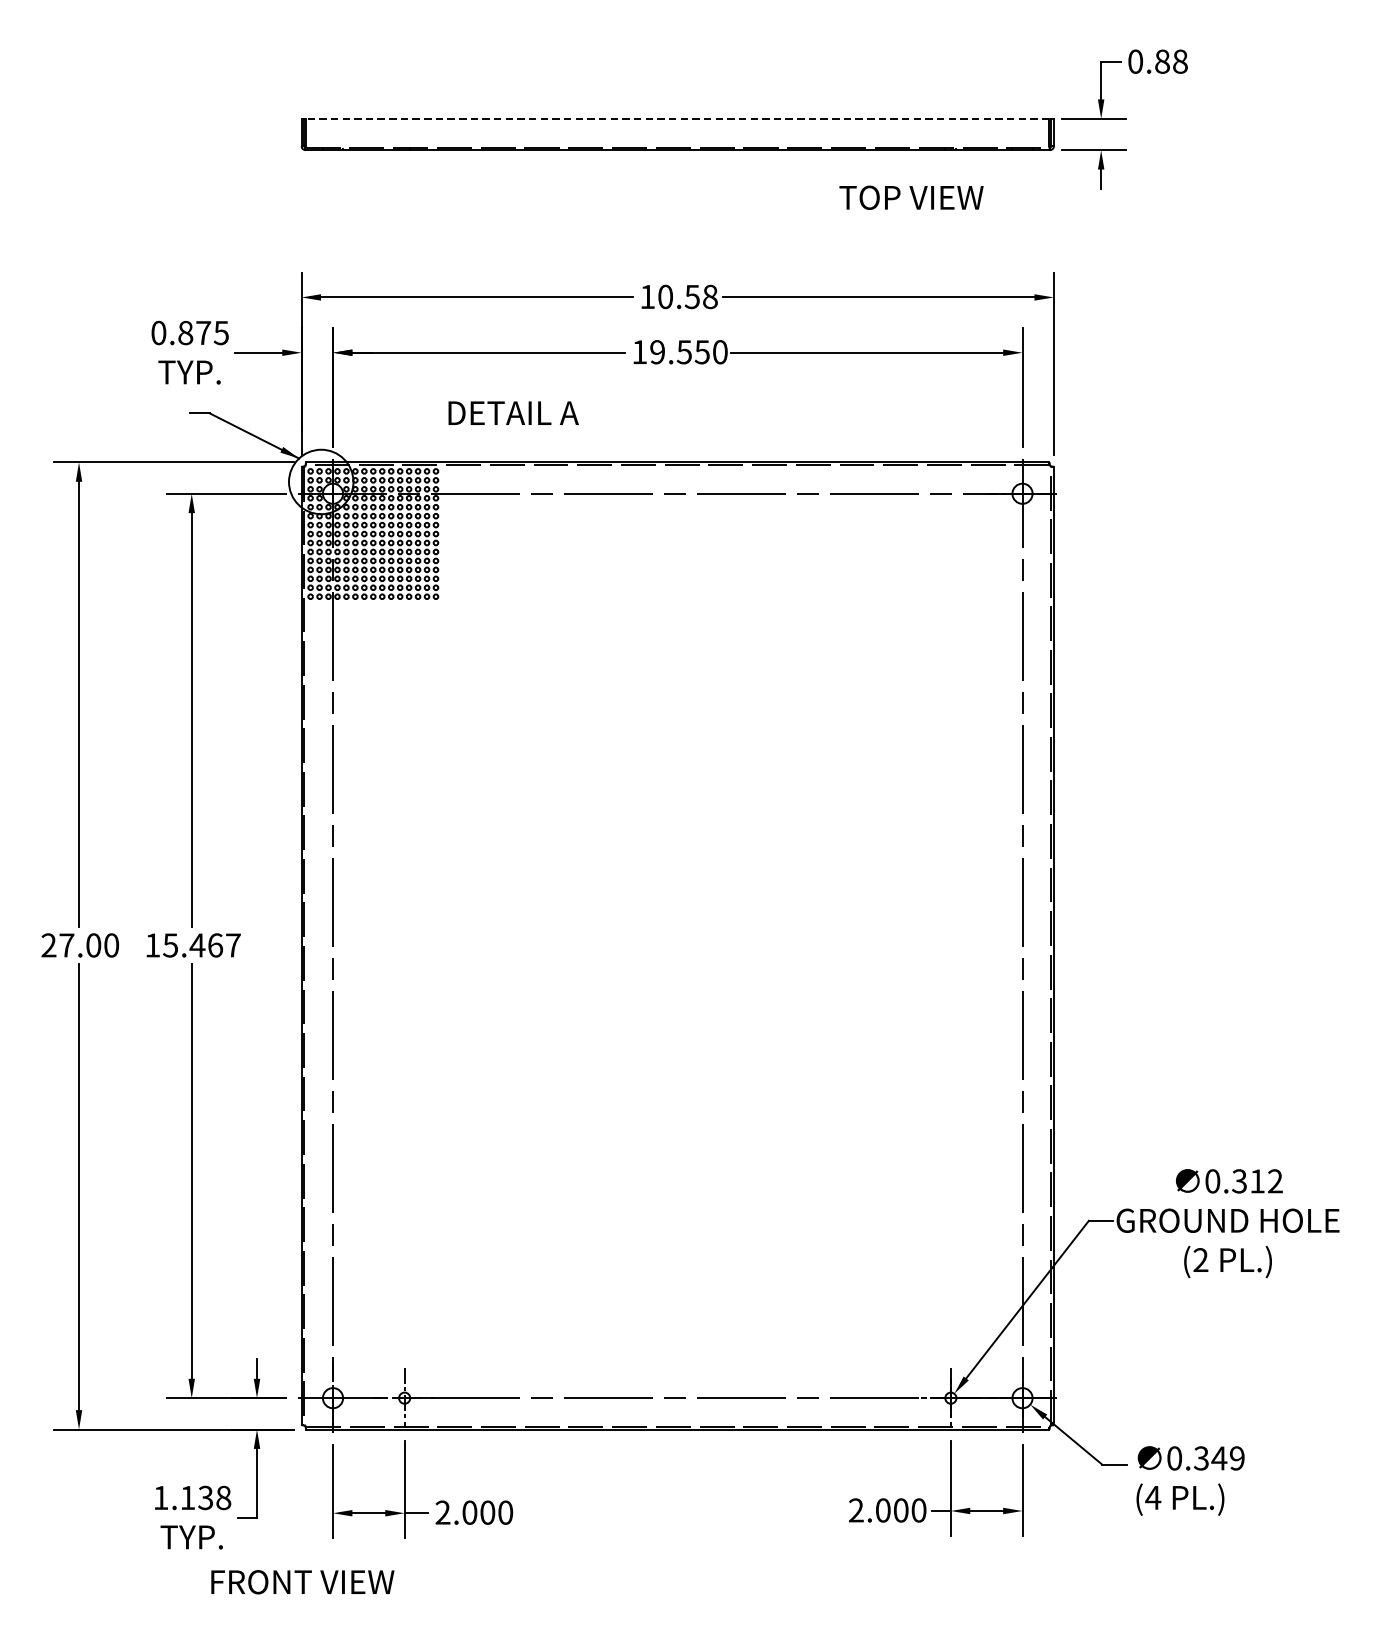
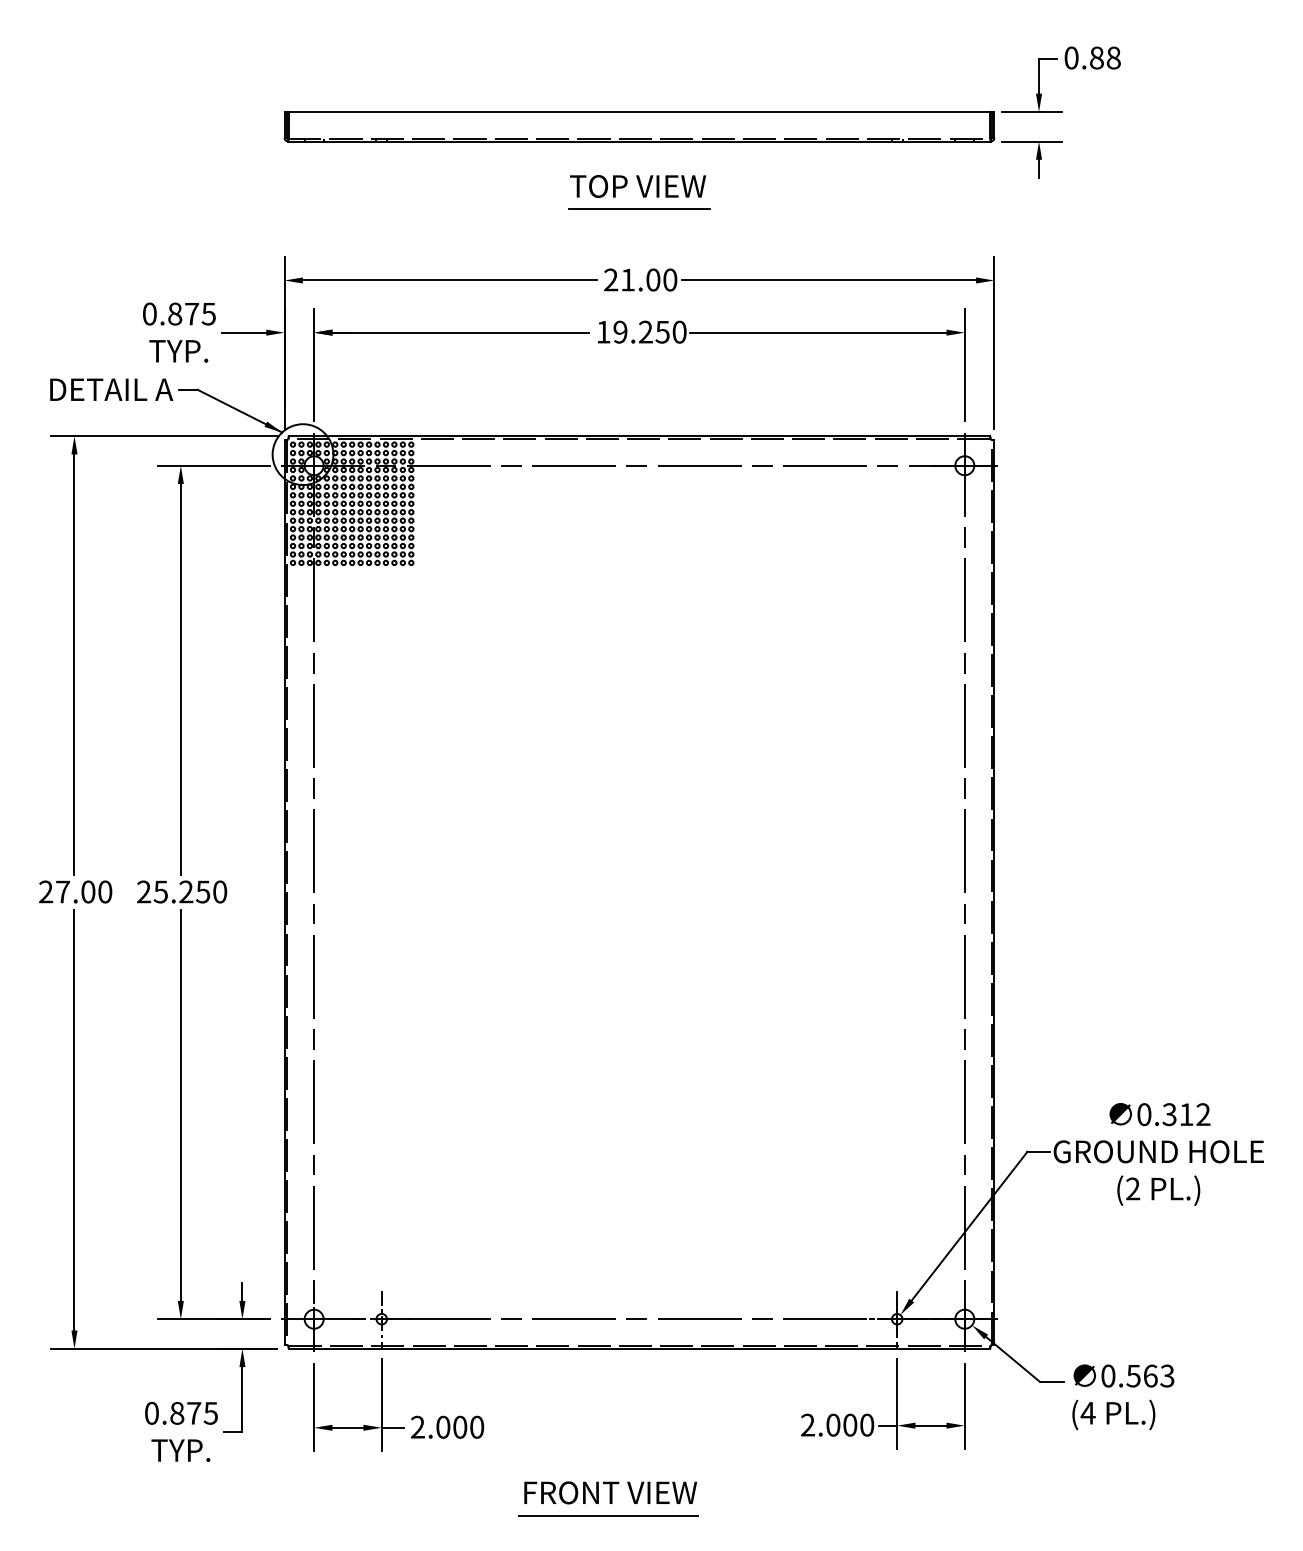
line: (677, 118) -> (639, 111), dashed -> solid
text: (910, 197) -> (637, 186), moved
line: (677, 221) -> (639, 208), added
text: (678, 296) -> (640, 279), 10.58 -> 21.00
text: (684, 351) -> (645, 331), 19.550 -> 19.250
text: (513, 412) -> (111, 389), moved
text: (193, 944) -> (182, 891), 15.467 -> 25.250
text: (1219, 1457) -> (1150, 1375), 0.349 -> 0.563
text: (192, 1497) -> (181, 1412), 1.138 -> 0.875
text: (302, 1581) -> (610, 1492), moved
line: (644, 1606) -> (608, 1515), added

